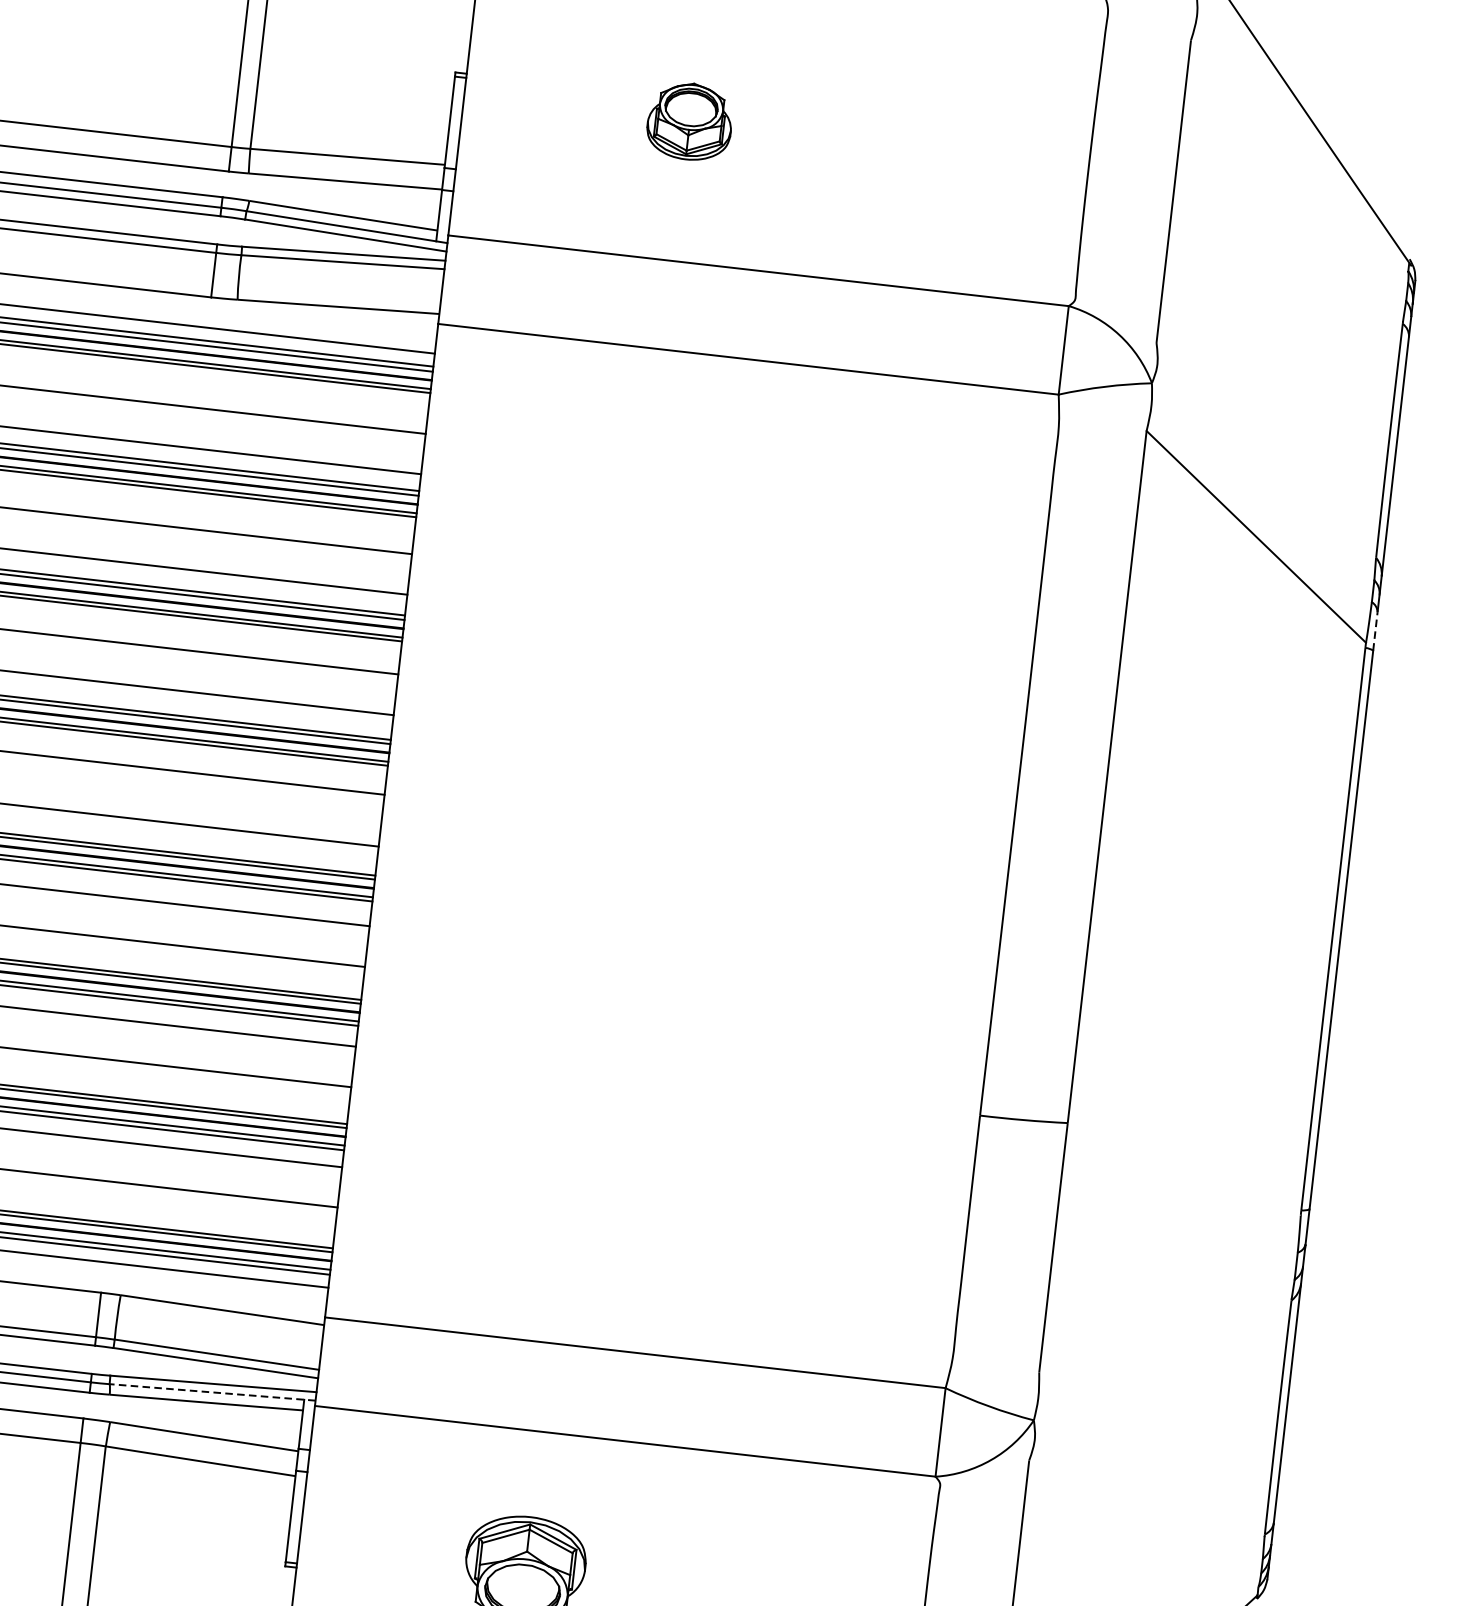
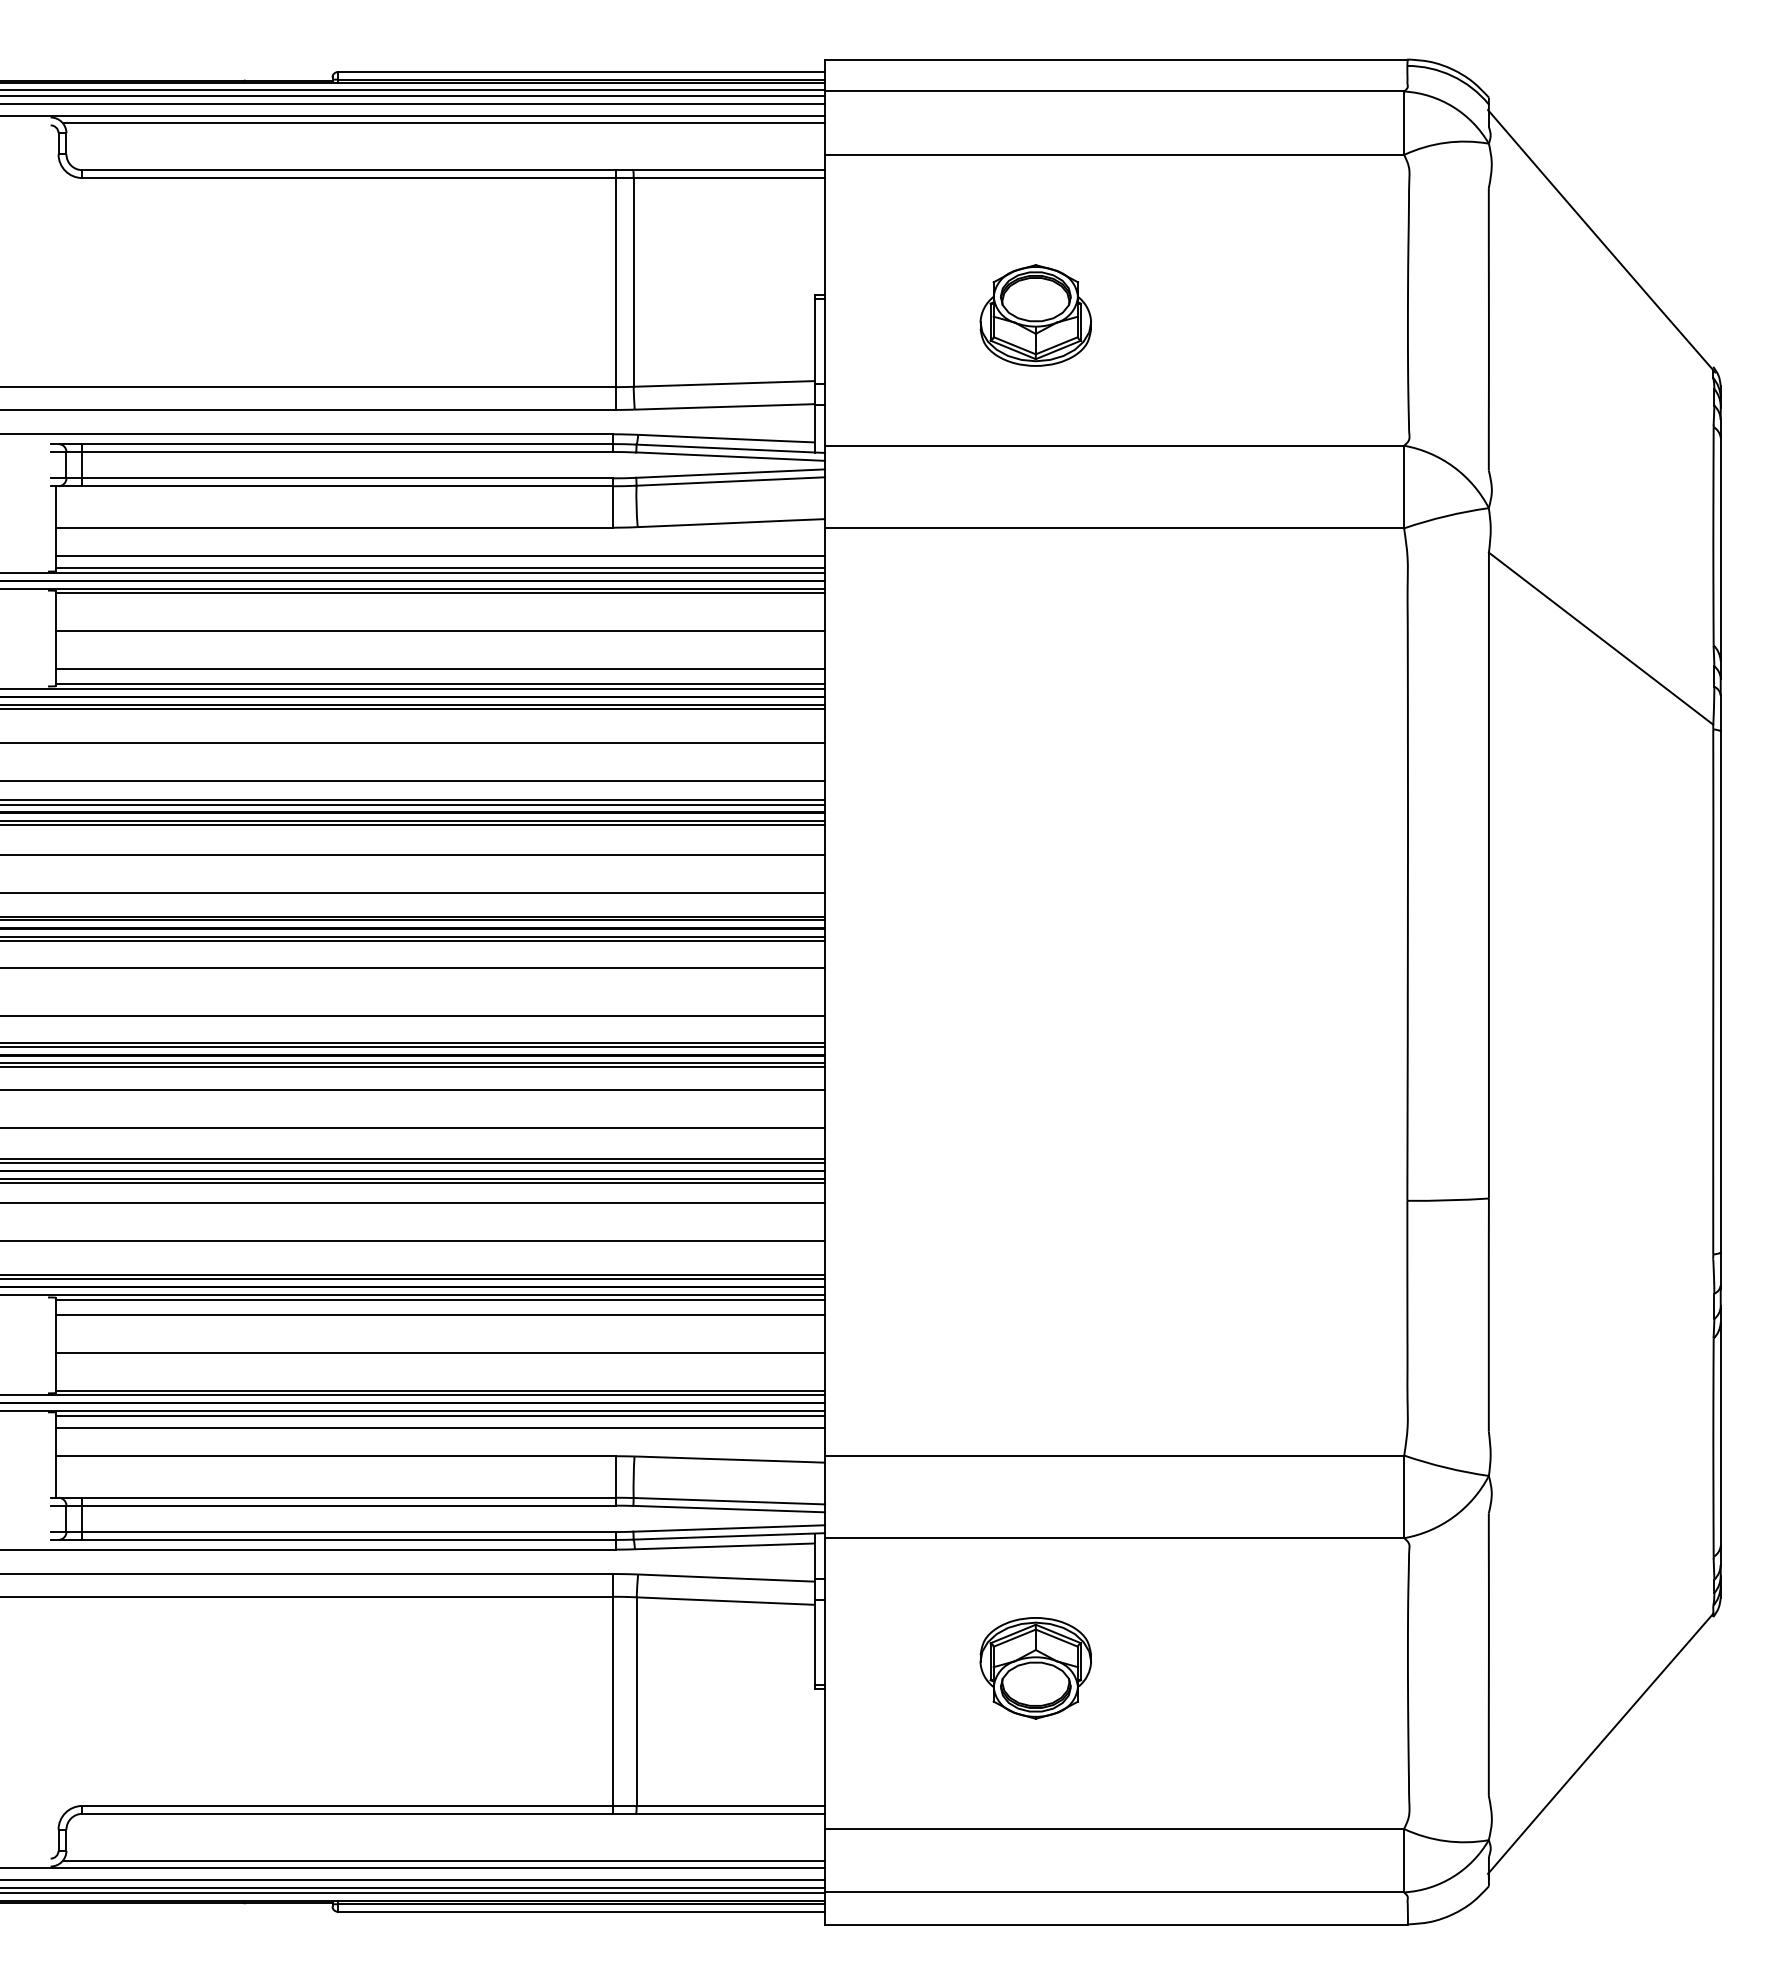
part: (689, 121) -> (1035, 315), size x1.43
line: (1375, 631) -> (1720, 713), dashed -> solid
line: (212, 1392) -> (729, 1536), dashed -> solid

